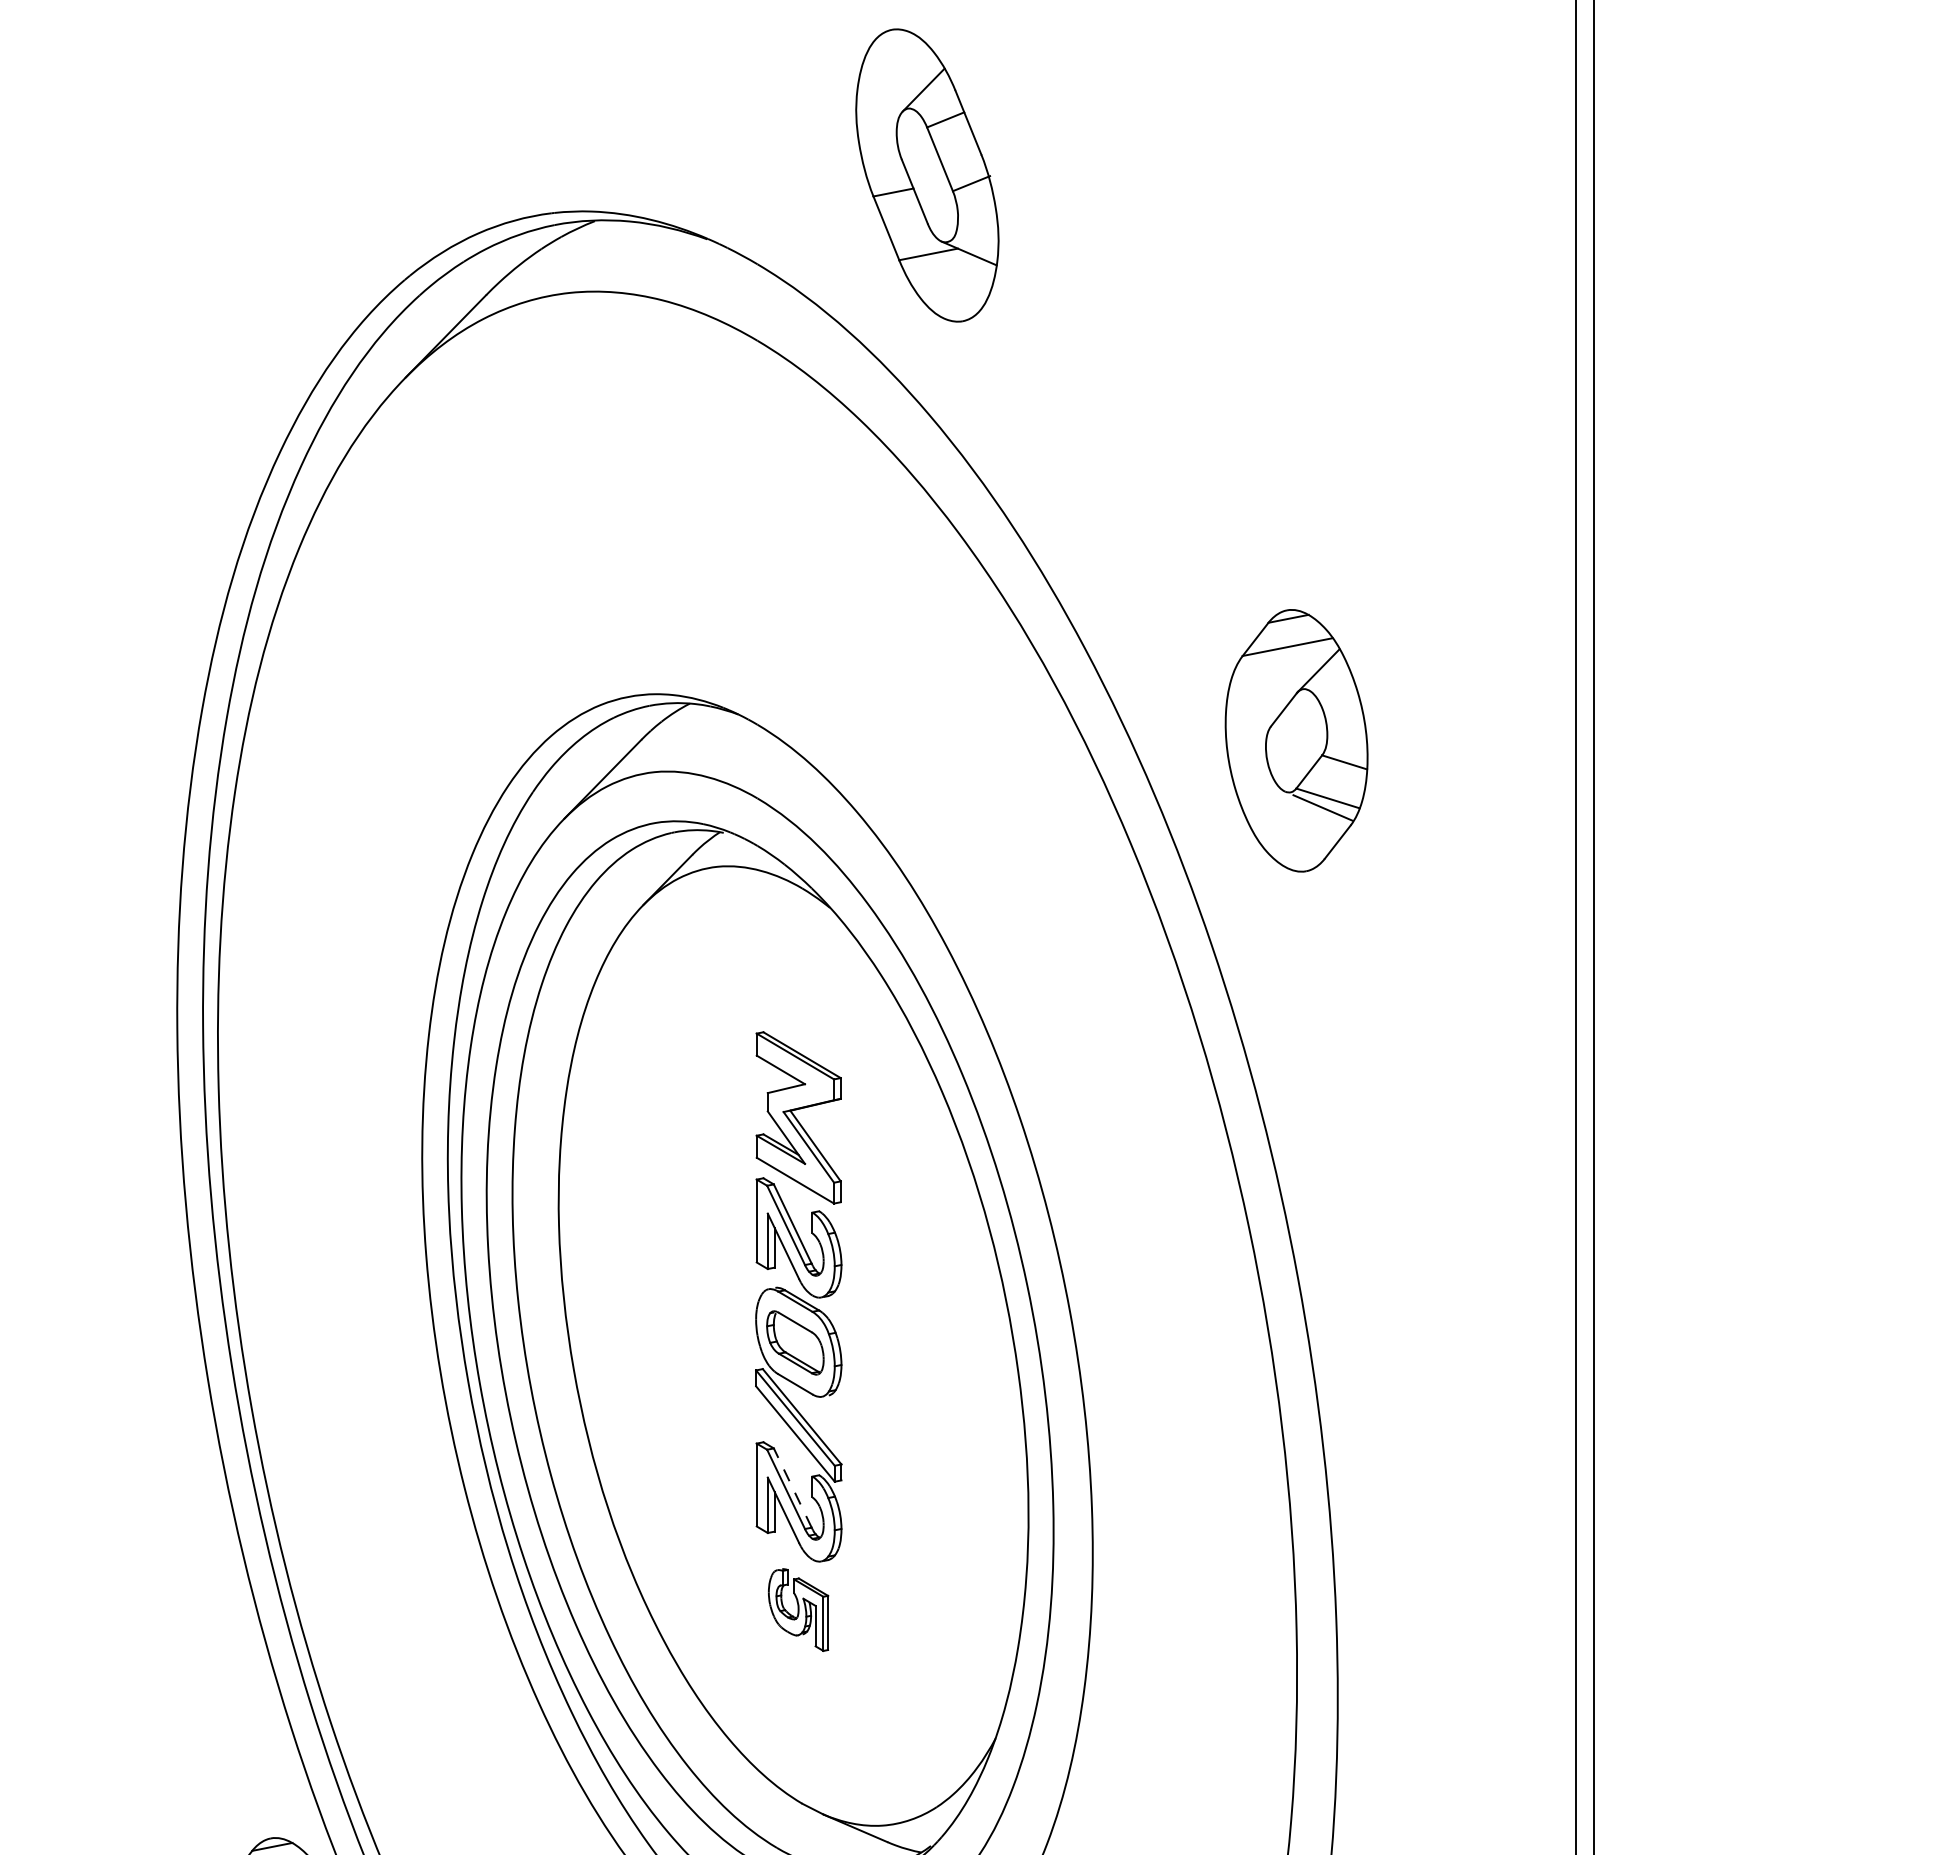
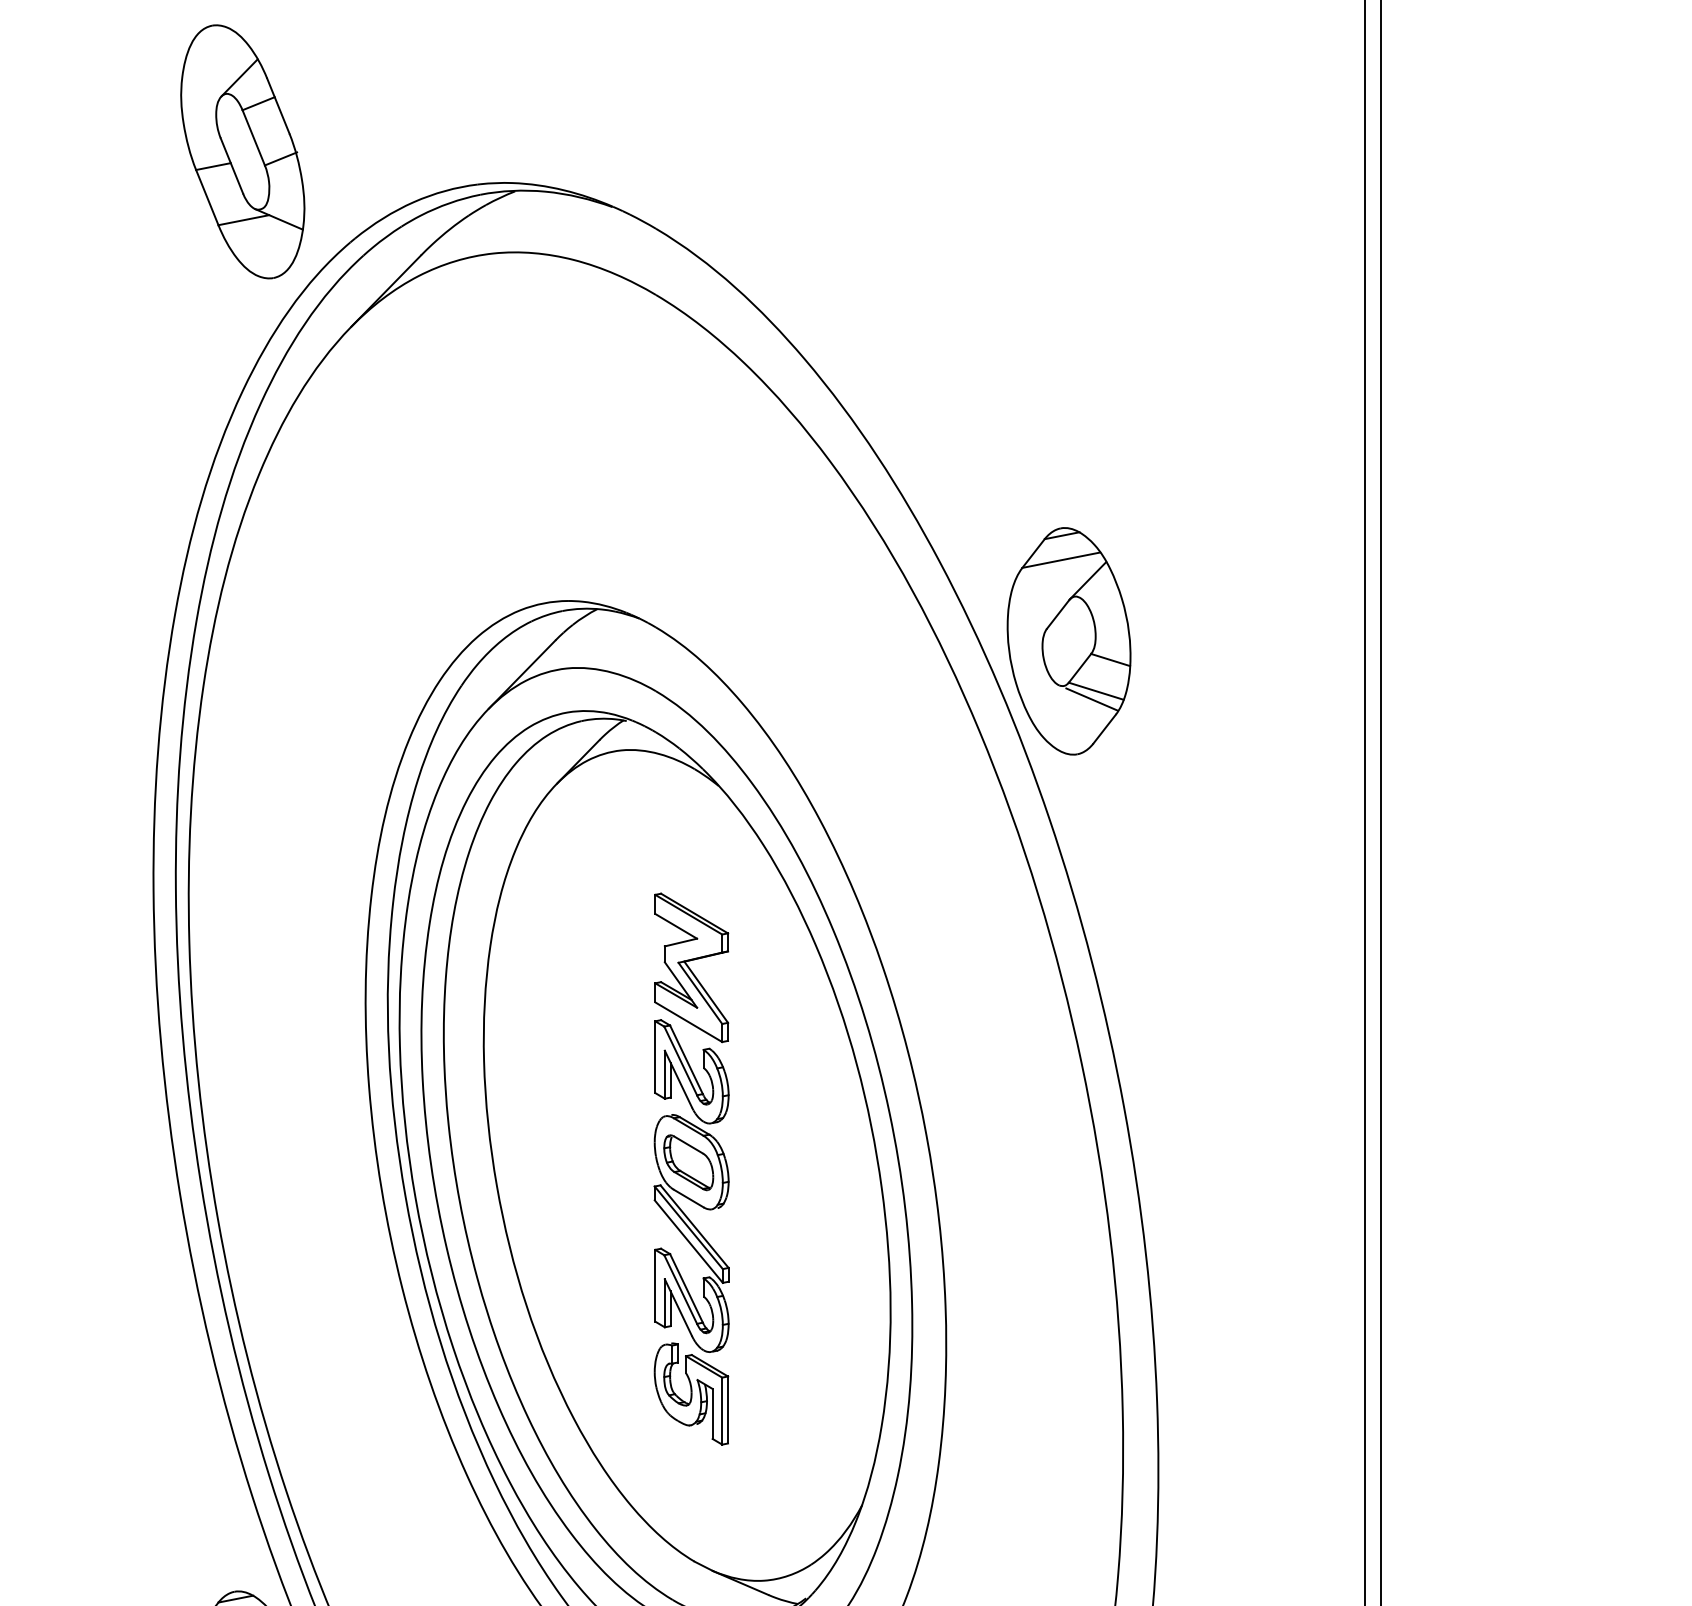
part: (927, 175) -> (242, 151), moved
part: (1296, 740) -> (1068, 641), moved
line: (792, 1488) -> (686, 1288), dashed -> solid
part: (798, 1609) -> (691, 1393), size x1.43

